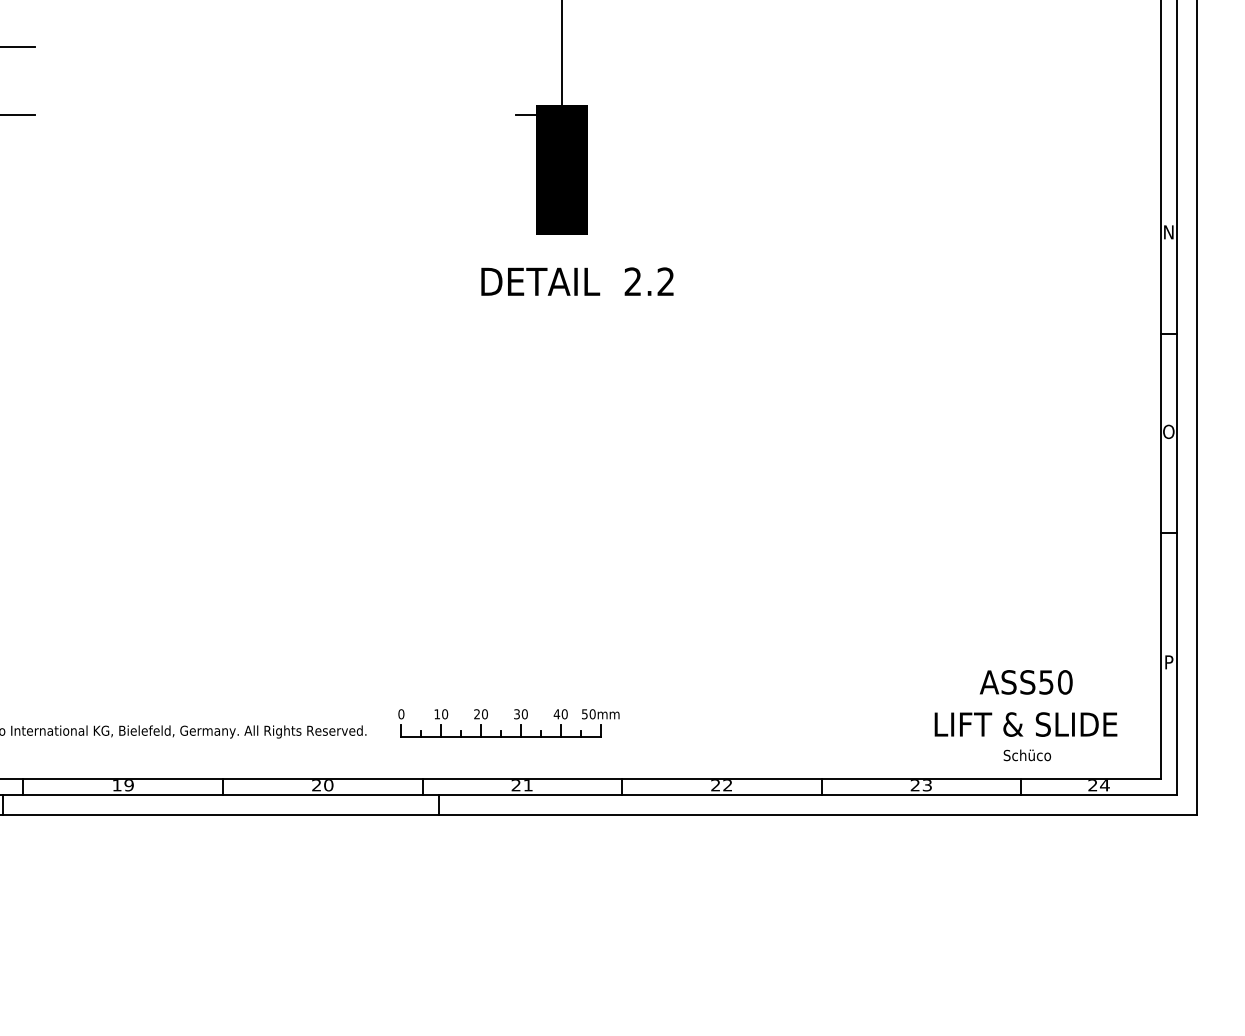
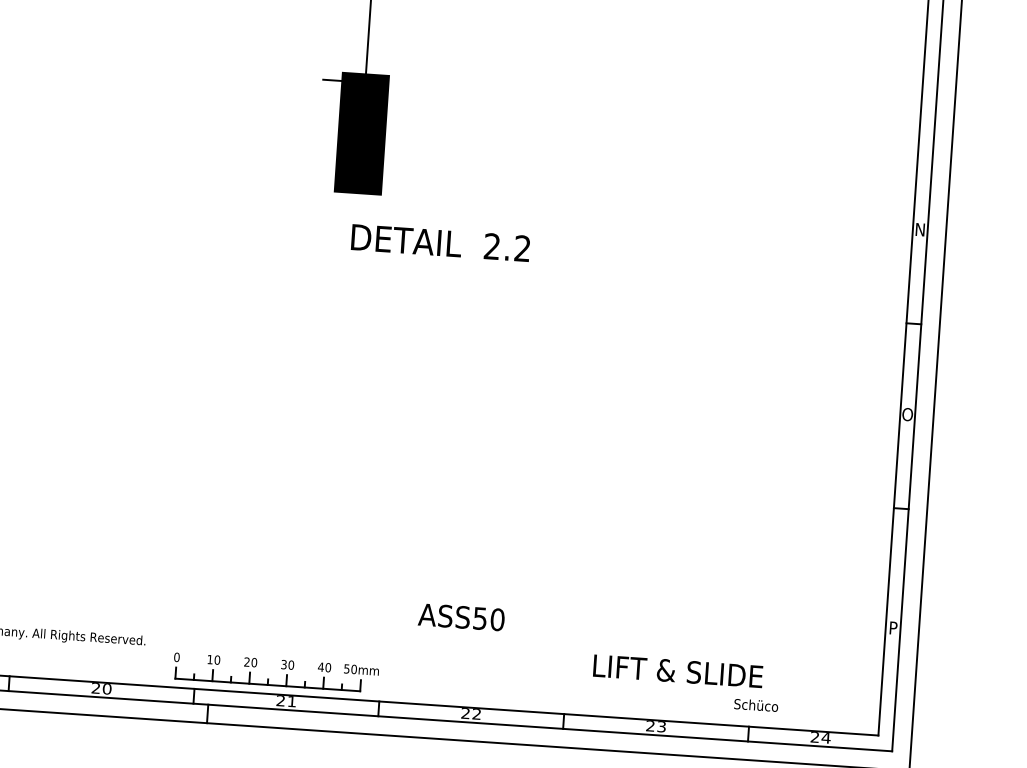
text: (577, 281) -> (440, 242), moved
text: (1026, 682) -> (461, 617), moved
part: (514, 718) -> (281, 668), moved
text: (1025, 724) -> (677, 671), moved

